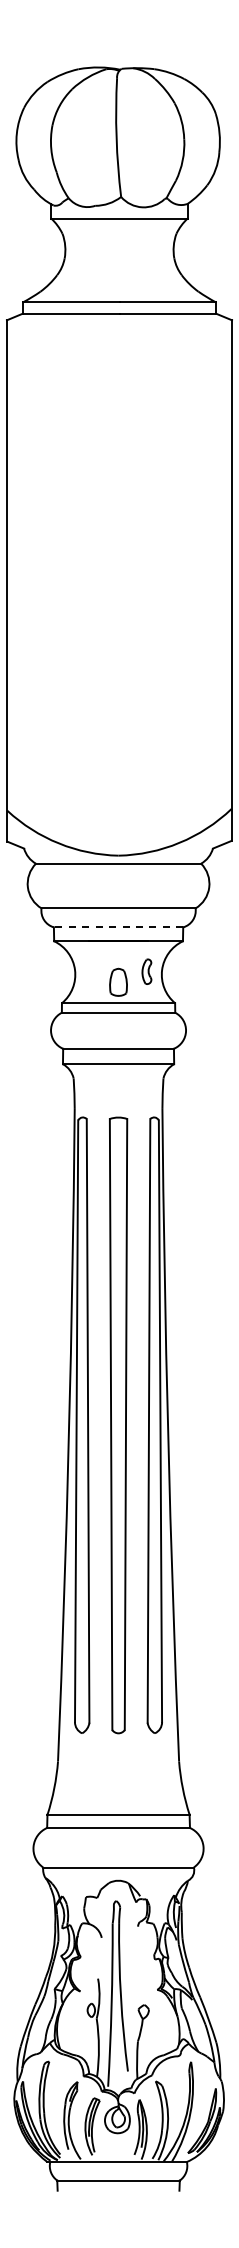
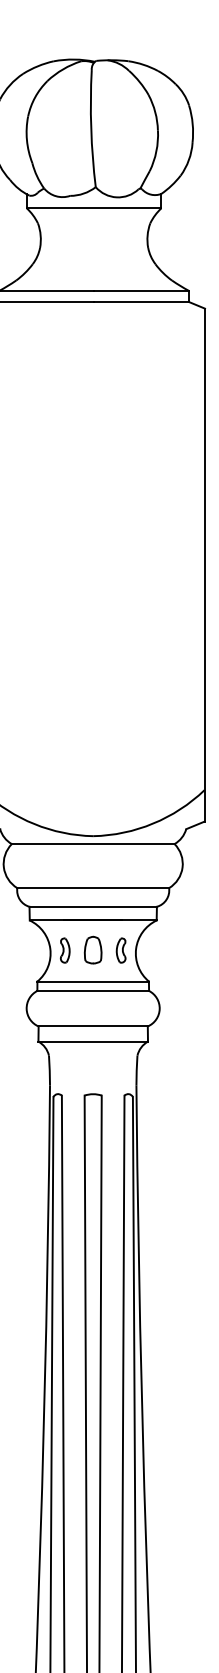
line: (118, 927) -> (93, 906), dashed -> solid
part: (89, 971) -> (64, 950), added
part: (118, 981) -> (93, 949), moved

